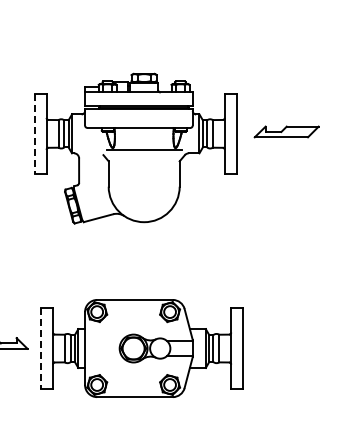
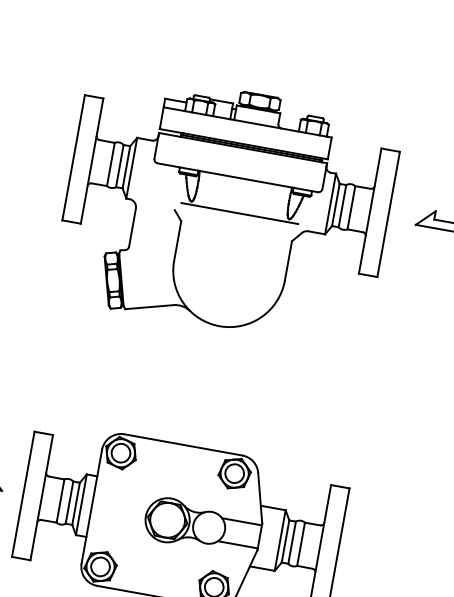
line: (34, 134) -> (73, 158), dashed -> solid
line: (41, 349) -> (23, 495), dashed -> solid

